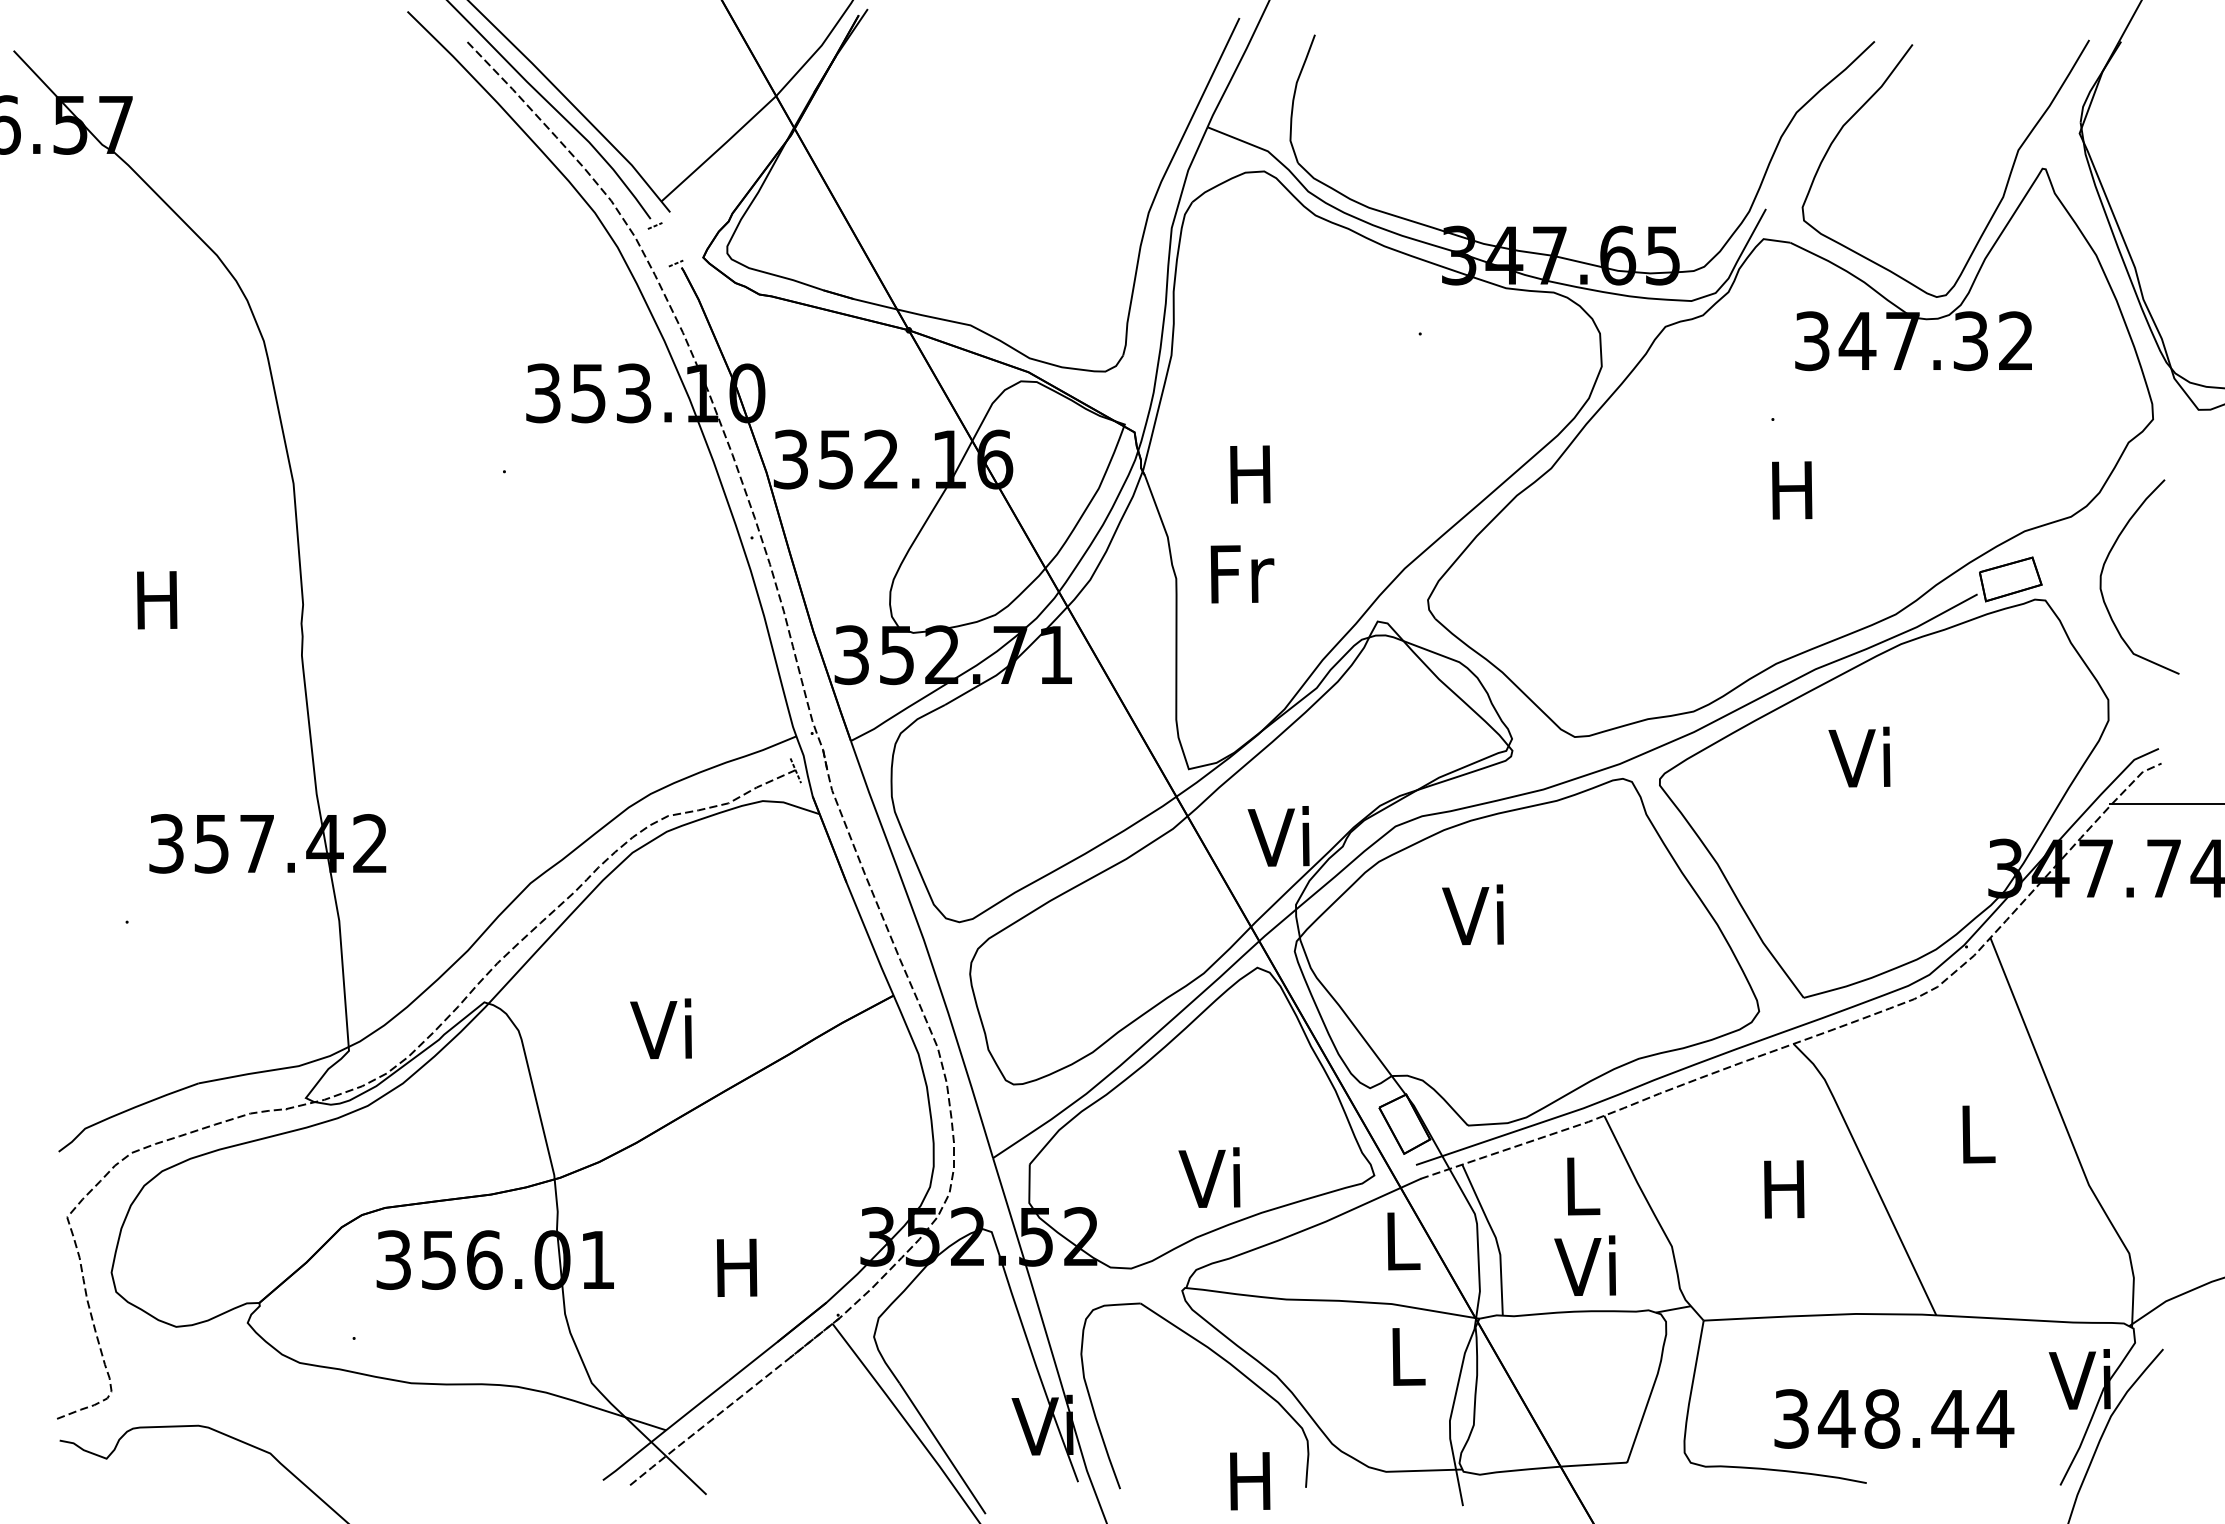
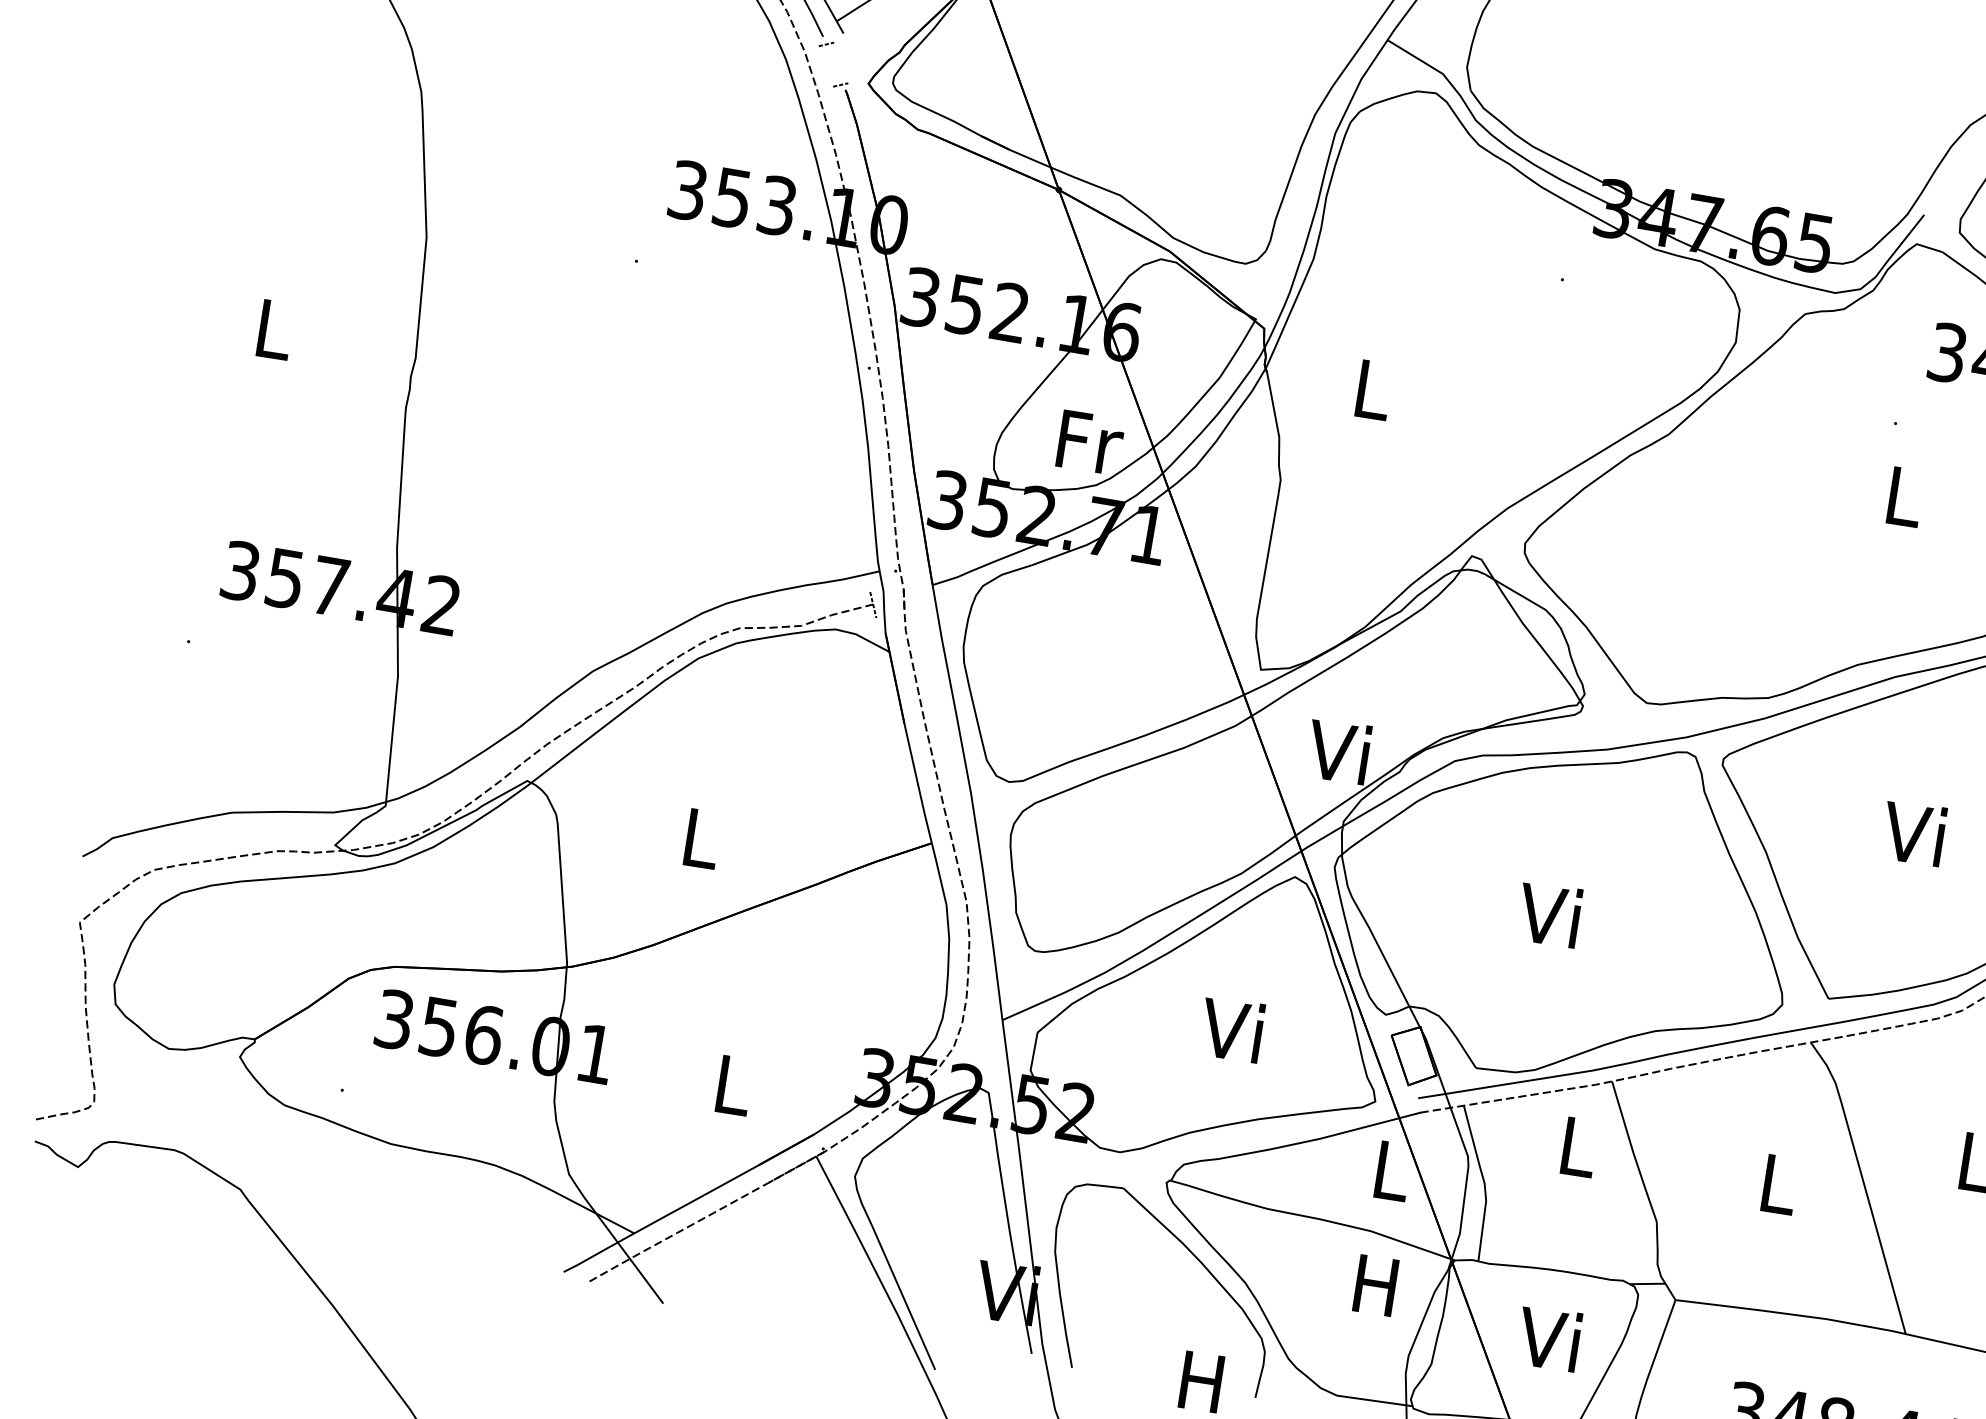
text: (1250, 474) -> (1371, 389), H -> L
text: (1792, 490) -> (1902, 496), H -> L
text: (1242, 574) -> (1090, 443), moved
text: (157, 600) -> (272, 329), H -> L
text: (1859, 756) -> (1913, 832), moved
text: (1472, 914) -> (1548, 914), moved
text: (660, 1028) -> (696, 836), Vi -> L
text: (1209, 1177) -> (1231, 1029), moved
text: (1784, 1189) -> (1777, 1184), H -> L
text: (1584, 1265) -> (1548, 1338), moved
text: (737, 1267) -> (732, 1084), H -> L
text: (1405, 1356) -> (1375, 1285), L -> H

